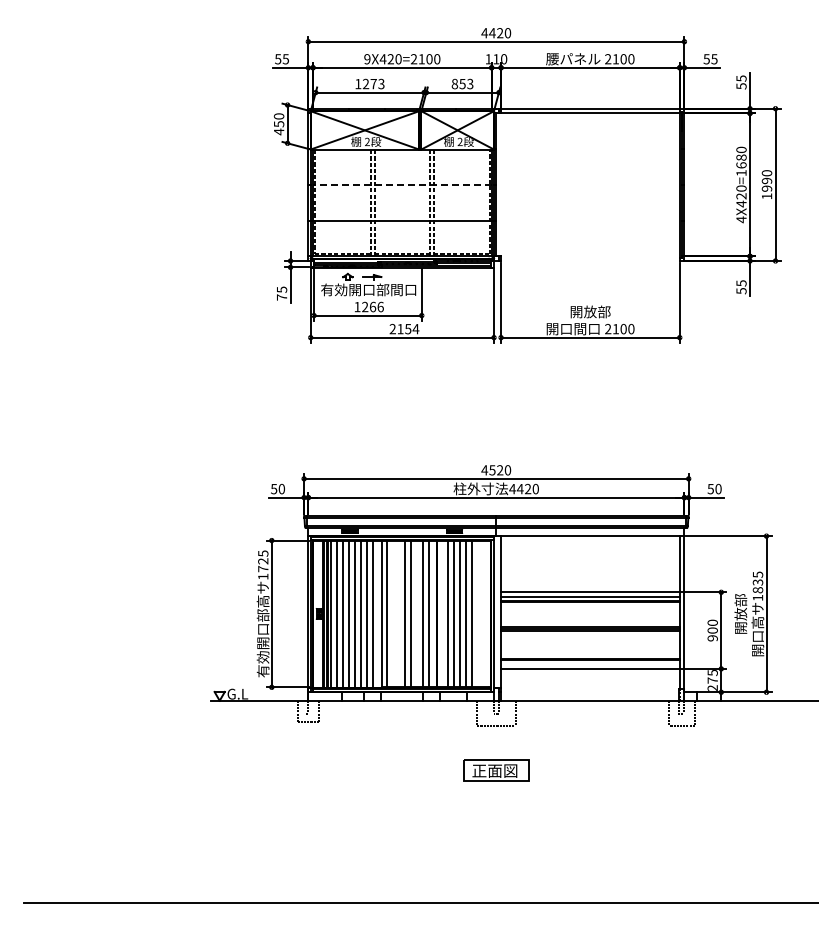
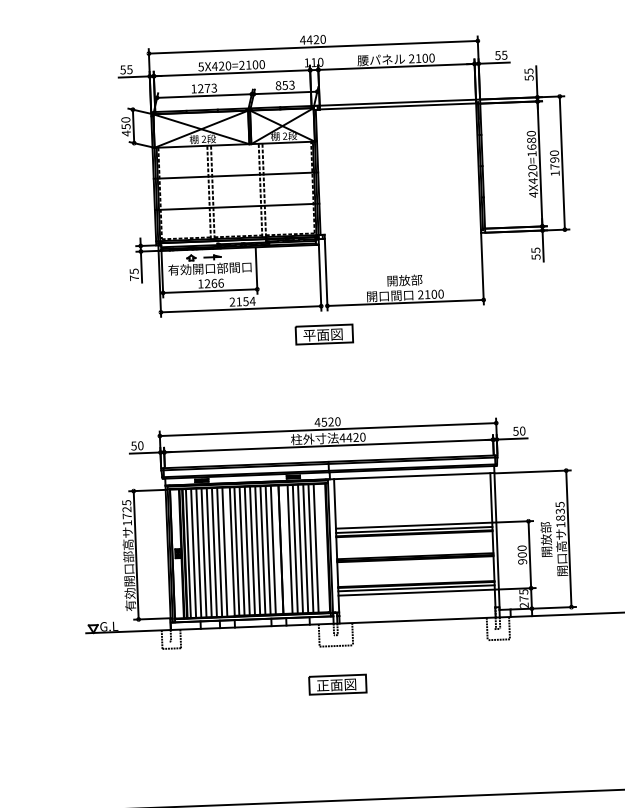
text: (367, 59) -> (201, 67), 9X420=2100 -> 5X420=2100
line: (401, 184) -> (235, 175), dashed -> solid
text: (766, 188) -> (554, 166), 1990 -> 1790
part: (496, 369) -> (324, 333), added
line: (392, 613) -> (241, 550), added
line: (398, 613) -> (246, 550), added
line: (416, 613) -> (262, 550), added
line: (477, 613) -> (316, 547), added
line: (590, 663) -> (416, 587), added

